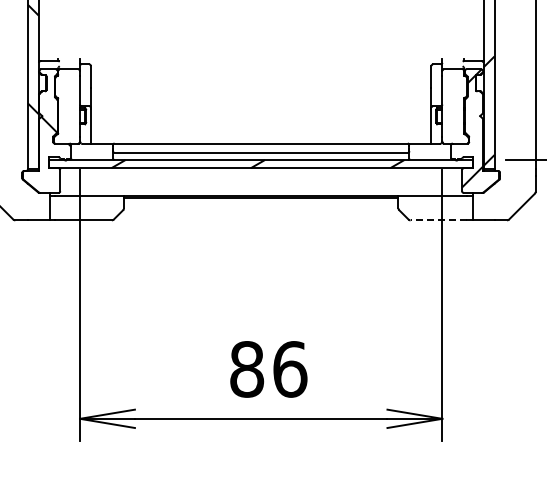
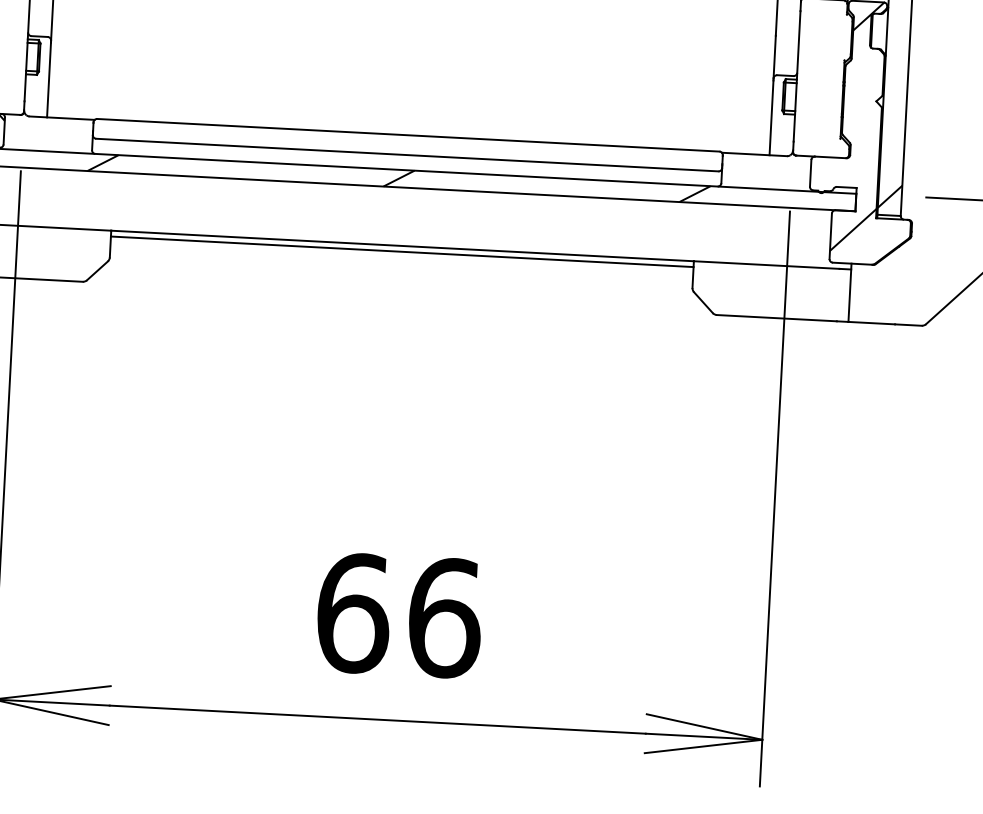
line: (438, 220) -> (776, 318), dashed -> solid
text: (247, 369) -> (354, 613), 86 -> 66

